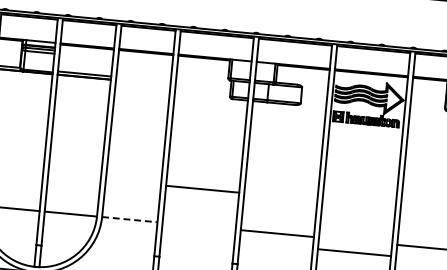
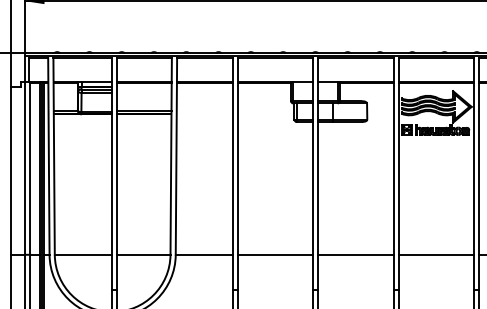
line: (202, 188) -> (275, 254), moved
line: (130, 219) -> (204, 254), dashed -> solid
line: (353, 252) -> (435, 254), moved

